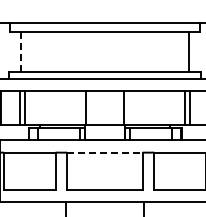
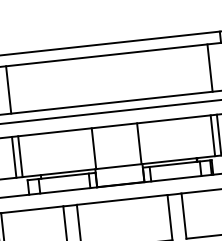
line: (21, 51) -> (9, 89), dashed -> solid
line: (104, 152) -> (121, 199), dashed -> solid

